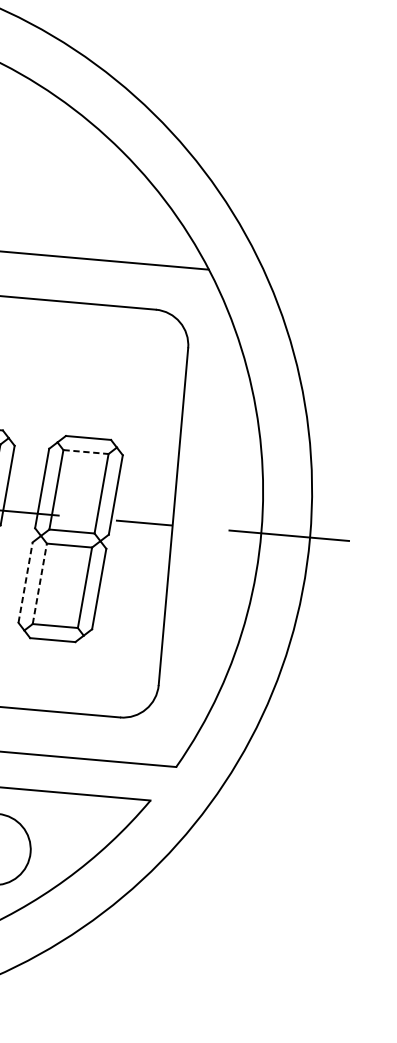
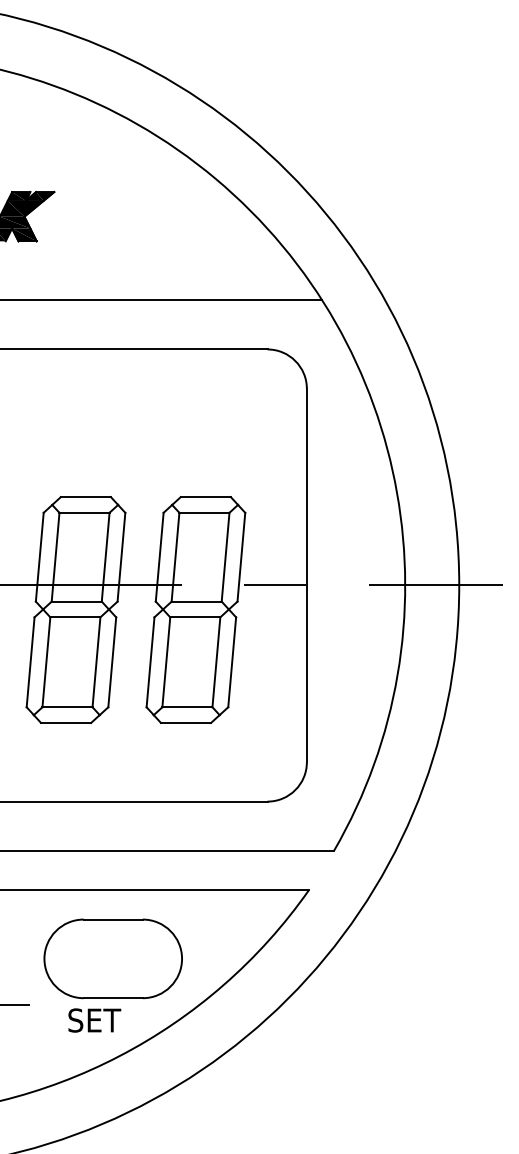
line: (86, 451) -> (204, 512), dashed -> solid
line: (25, 581) -> (150, 661), dashed -> solid
line: (40, 583) -> (166, 661), dashed -> solid

